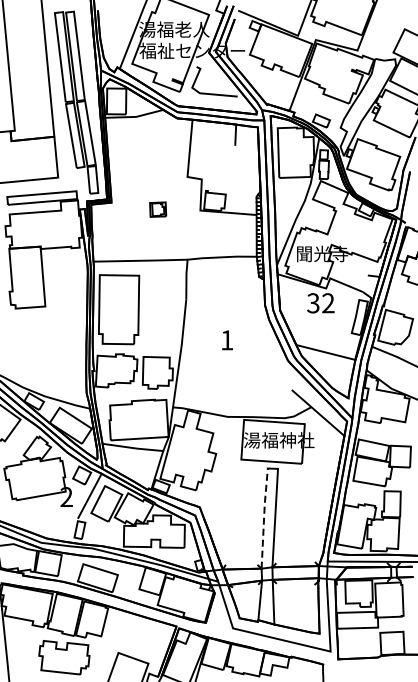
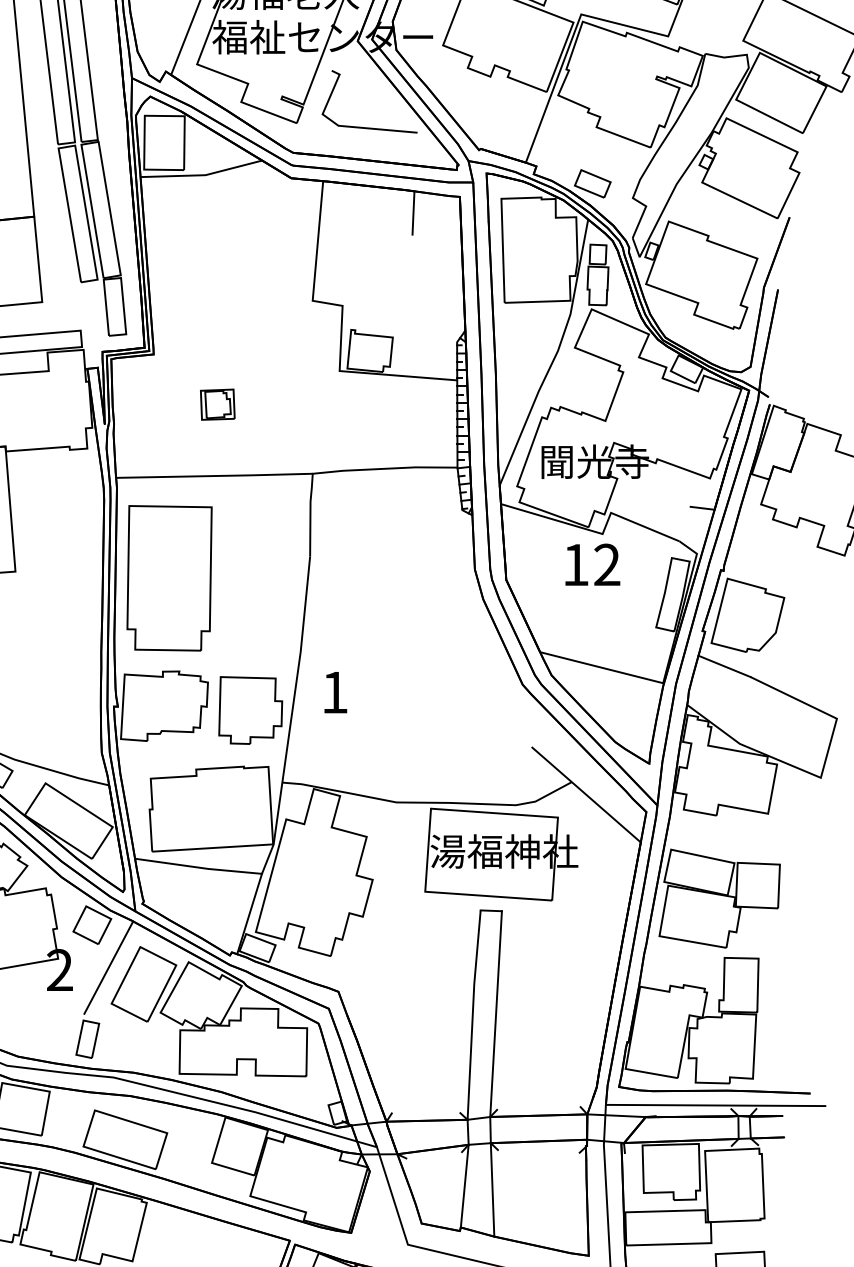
part: (158, 209) -> (218, 404), moved
text: (313, 303) -> (576, 565), 32 -> 12
text: (227, 340) -> (335, 692), moved
line: (264, 517) -> (473, 1012), dashed -> solid

